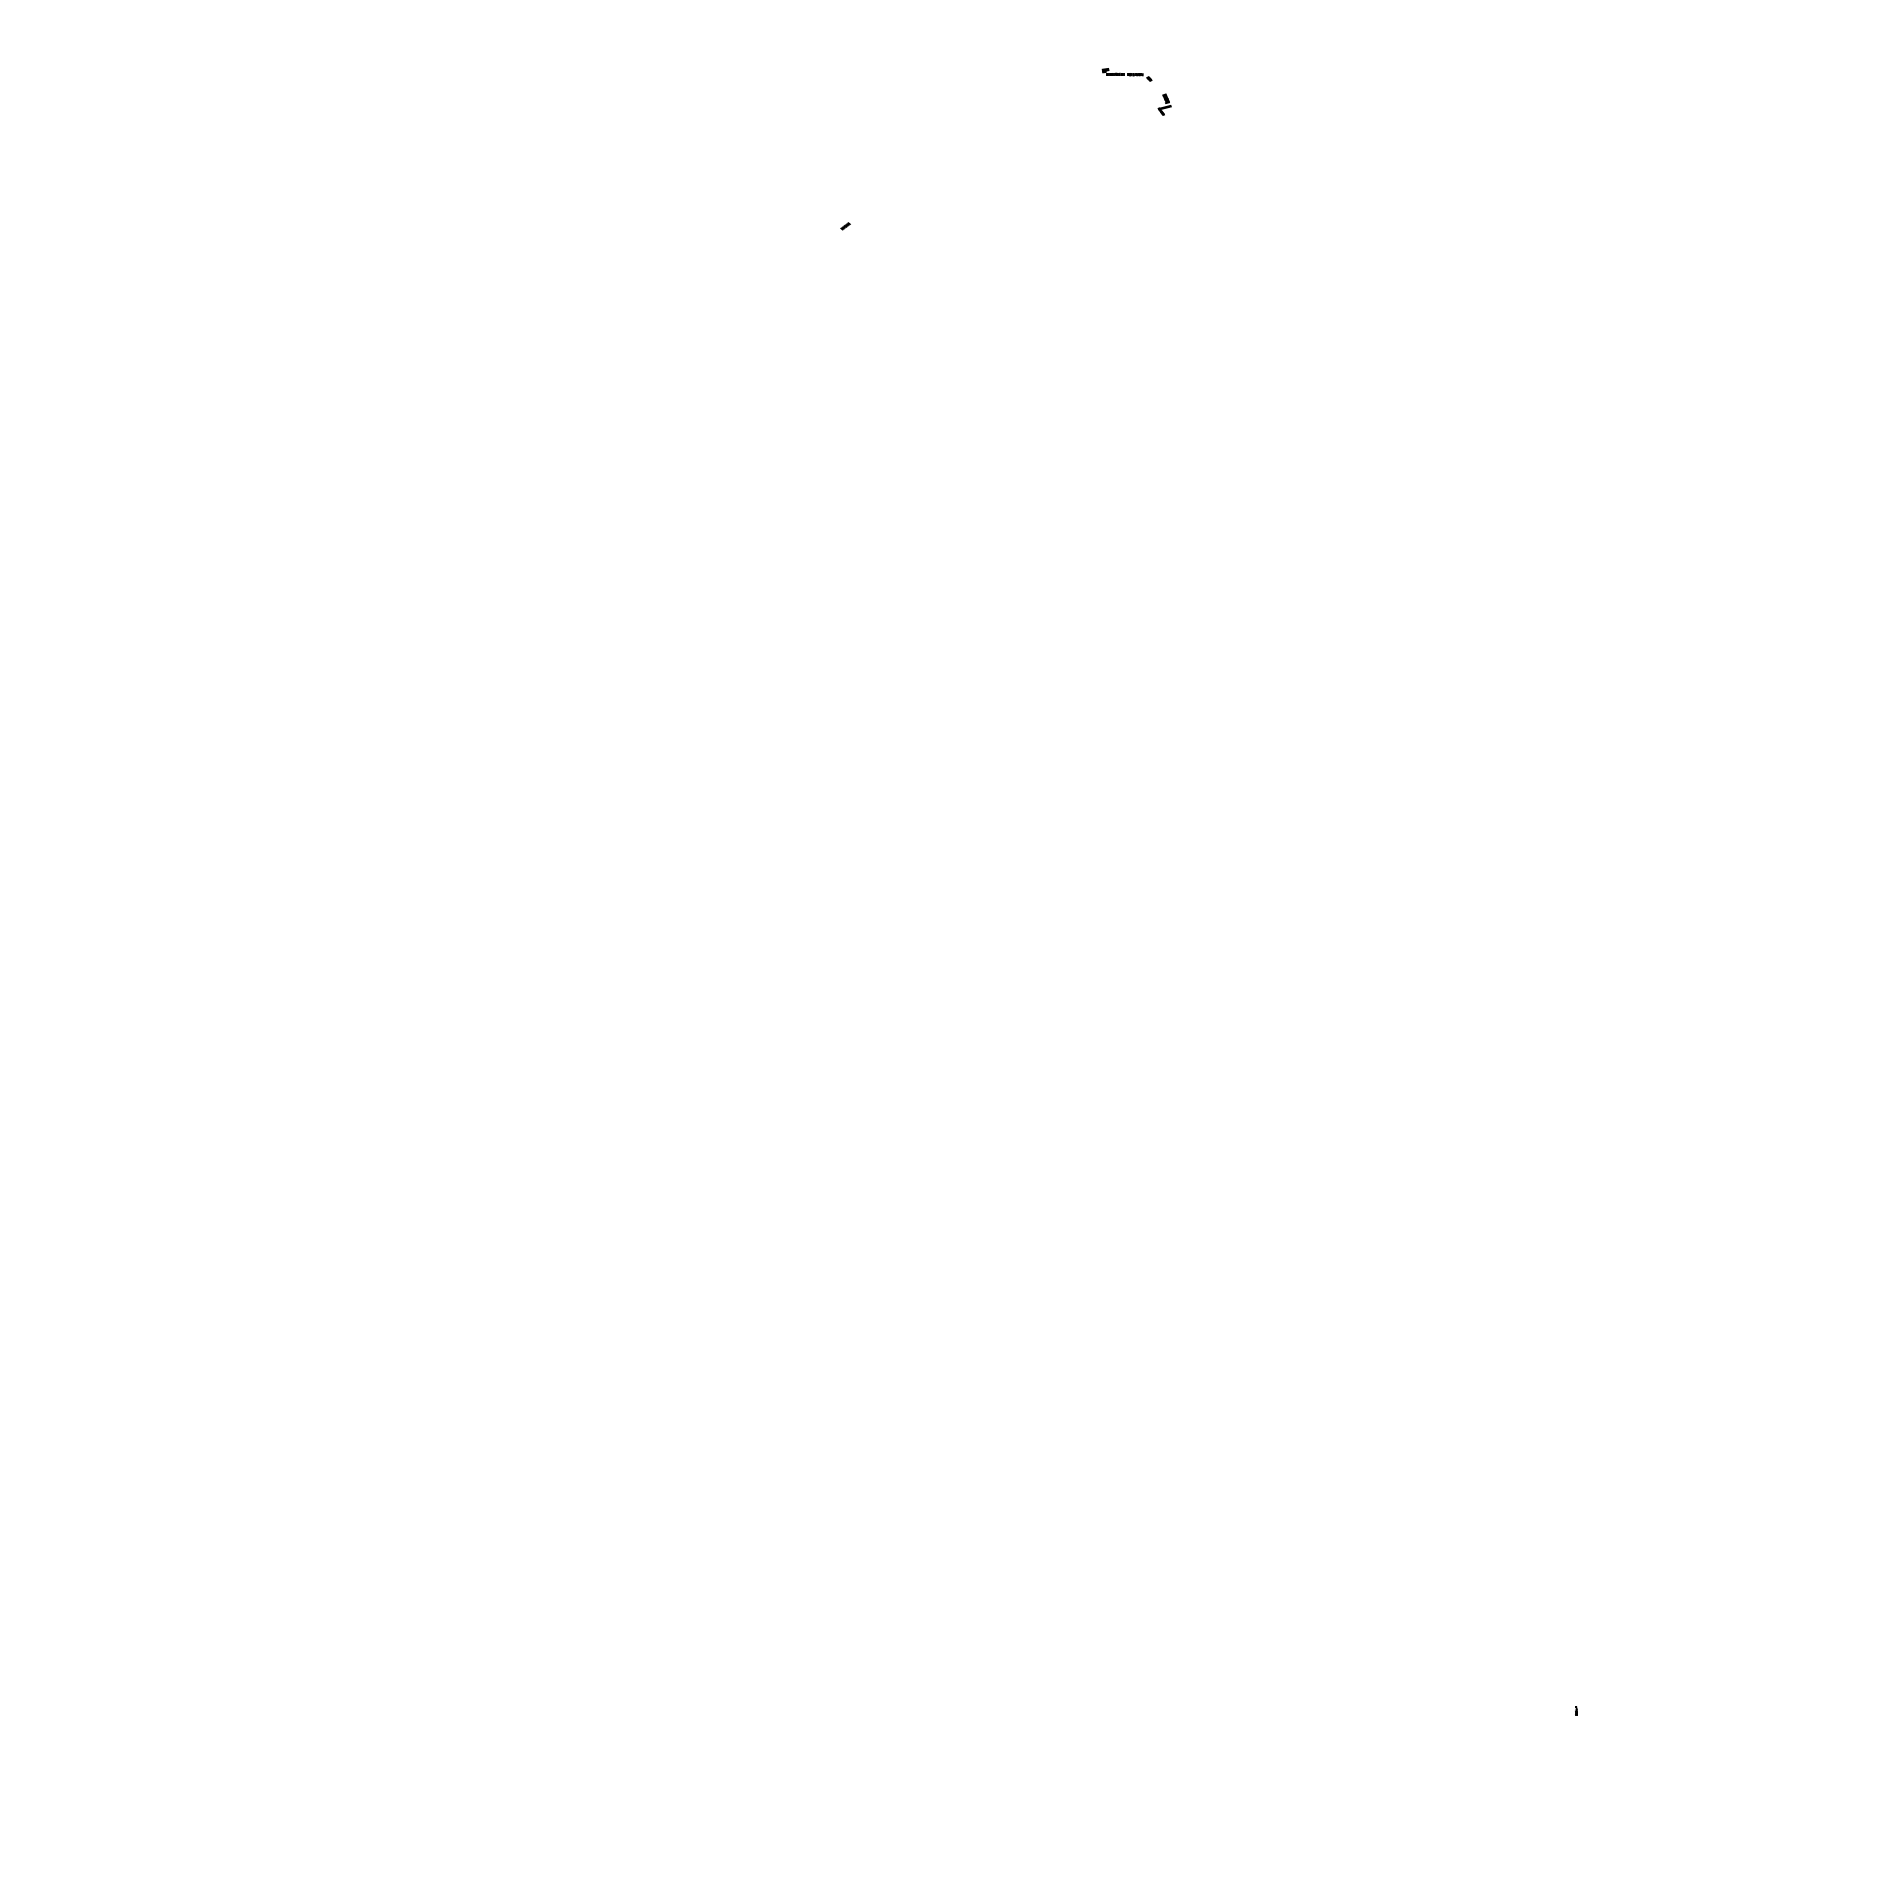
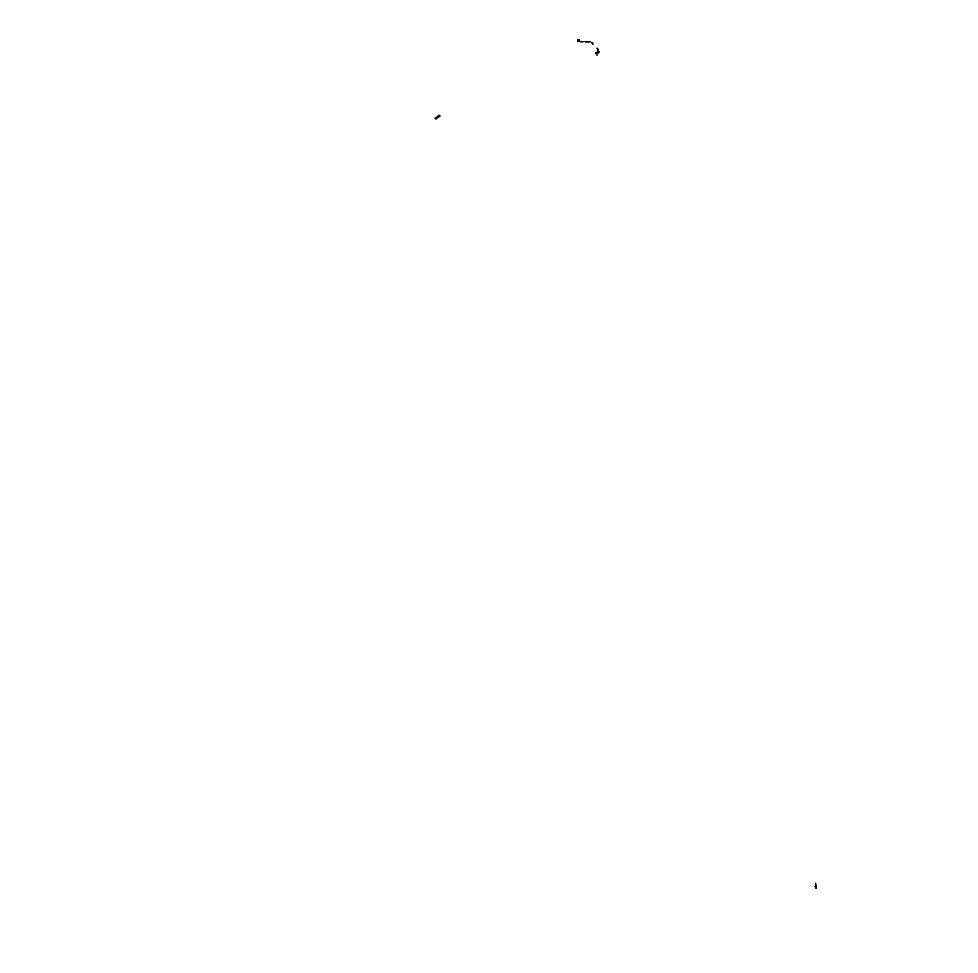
part: (1137, 91) -> (588, 47), size x0.62

